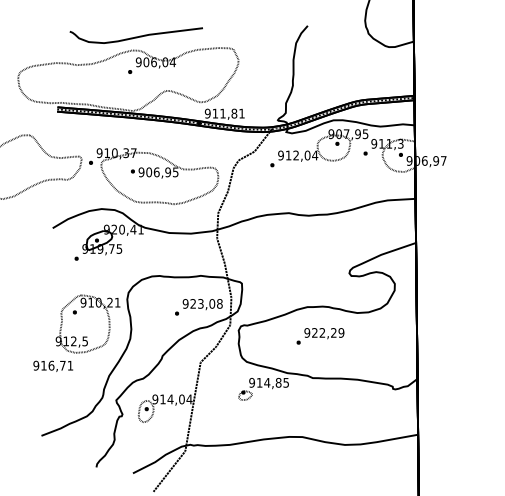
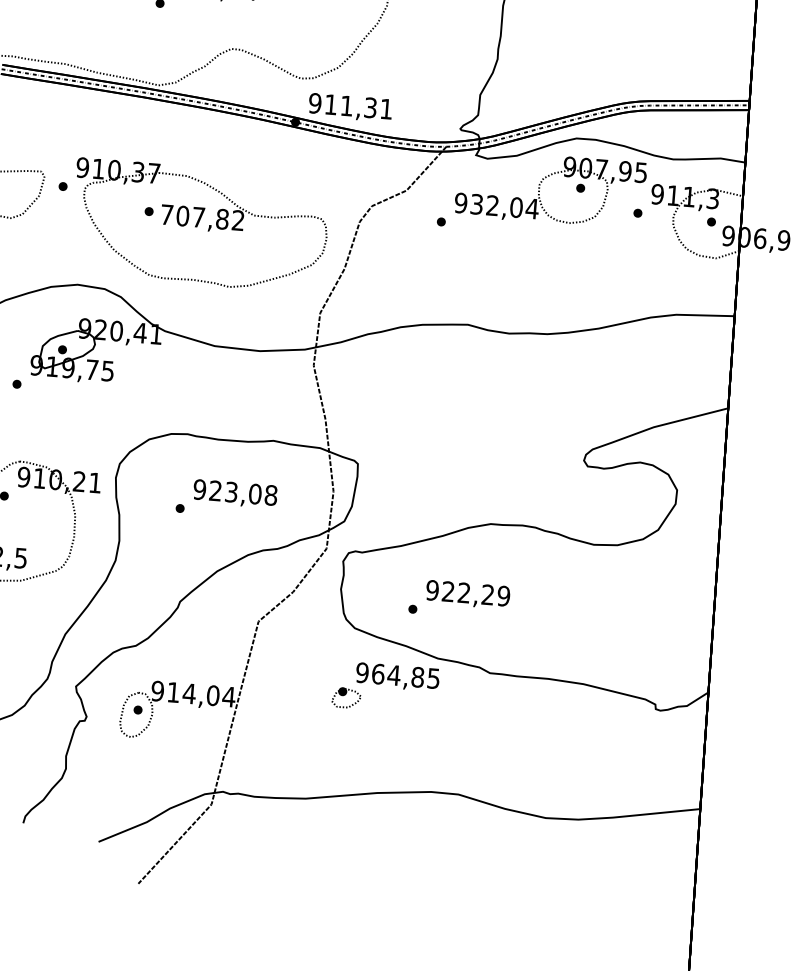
text: (234, 113) -> (370, 107), 911,81 -> 911,31
text: (288, 155) -> (476, 204), 912,04 -> 932,04
text: (158, 172) -> (202, 217), 906,95 -> 707,82
text: (198, 307) -> (225, 499), moved
text: (320, 336) -> (459, 600), moved
text: (259, 382) -> (377, 673), 914,85 -> 964,85

